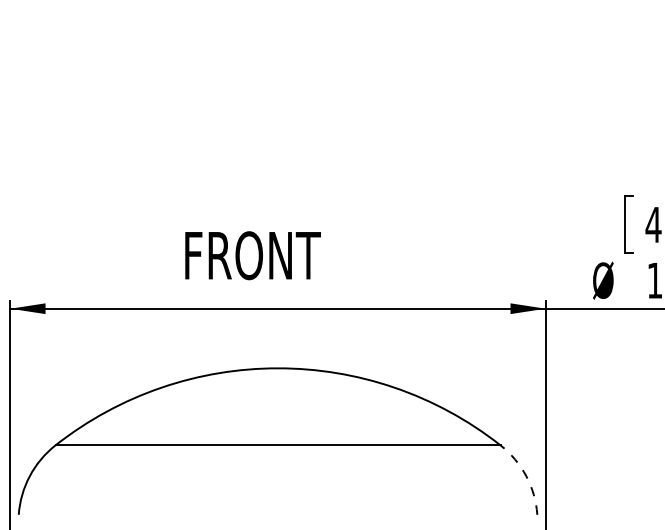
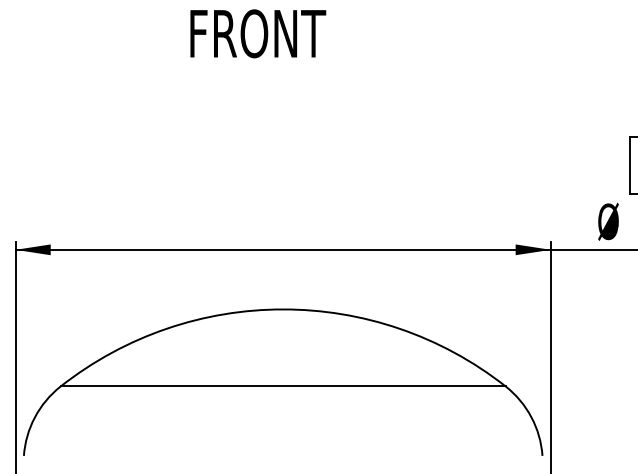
text: (252, 255) -> (257, 33), moved
arc: (526, 476) -> (531, 417), dashed -> solid

